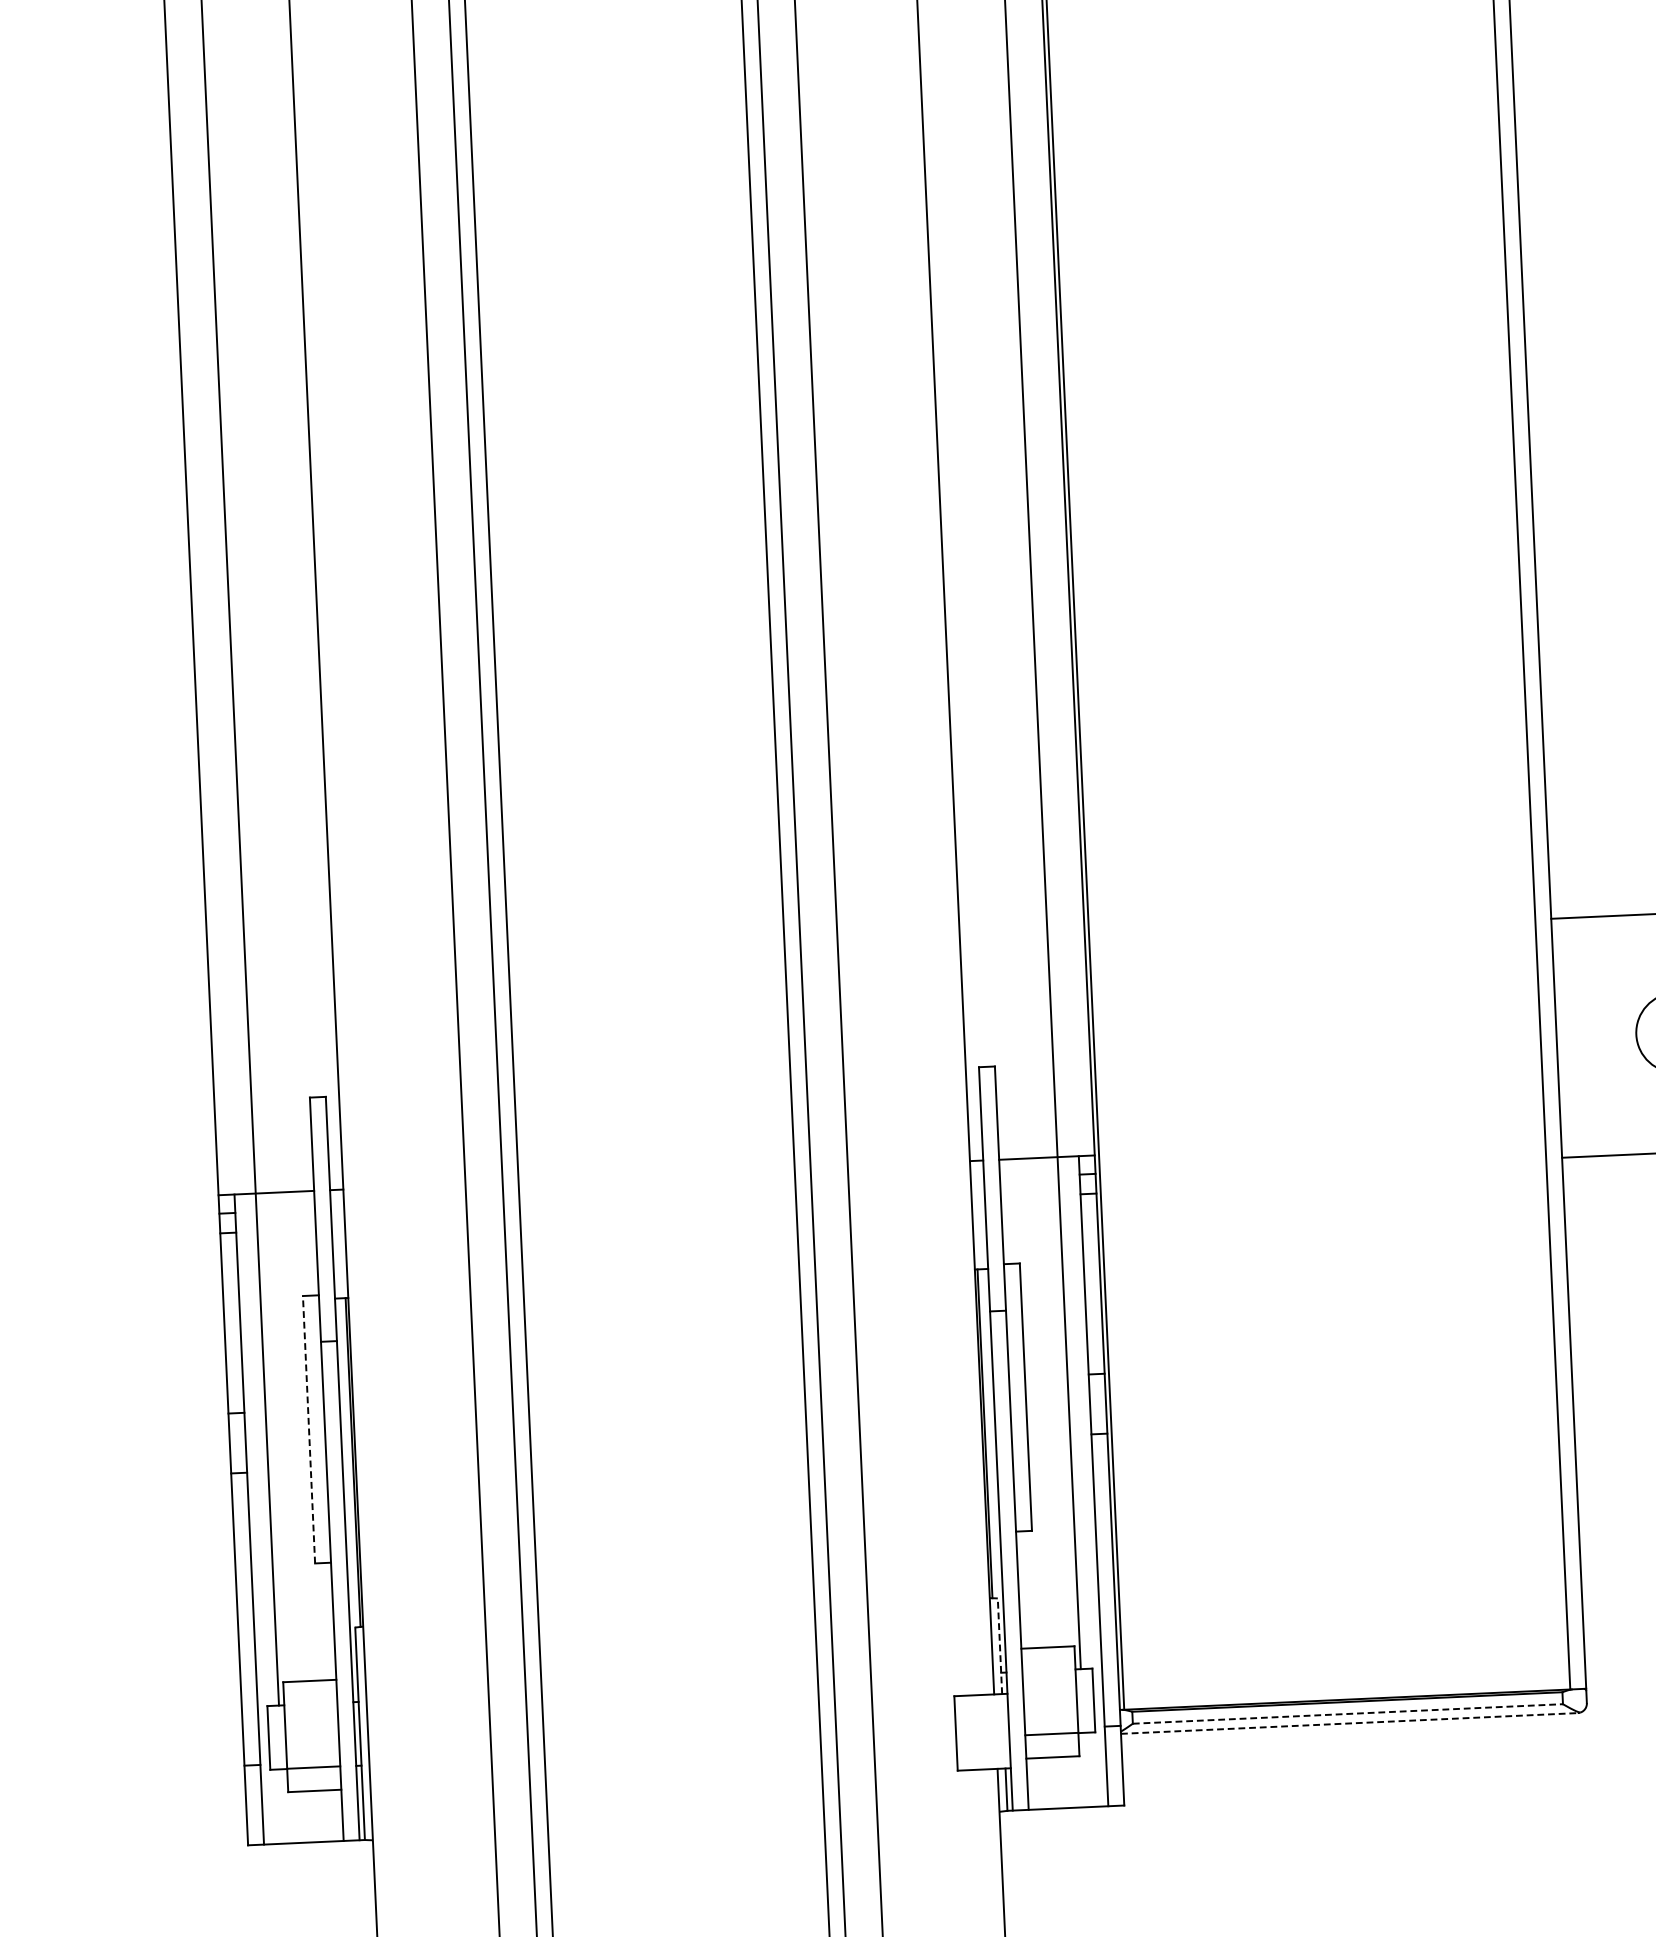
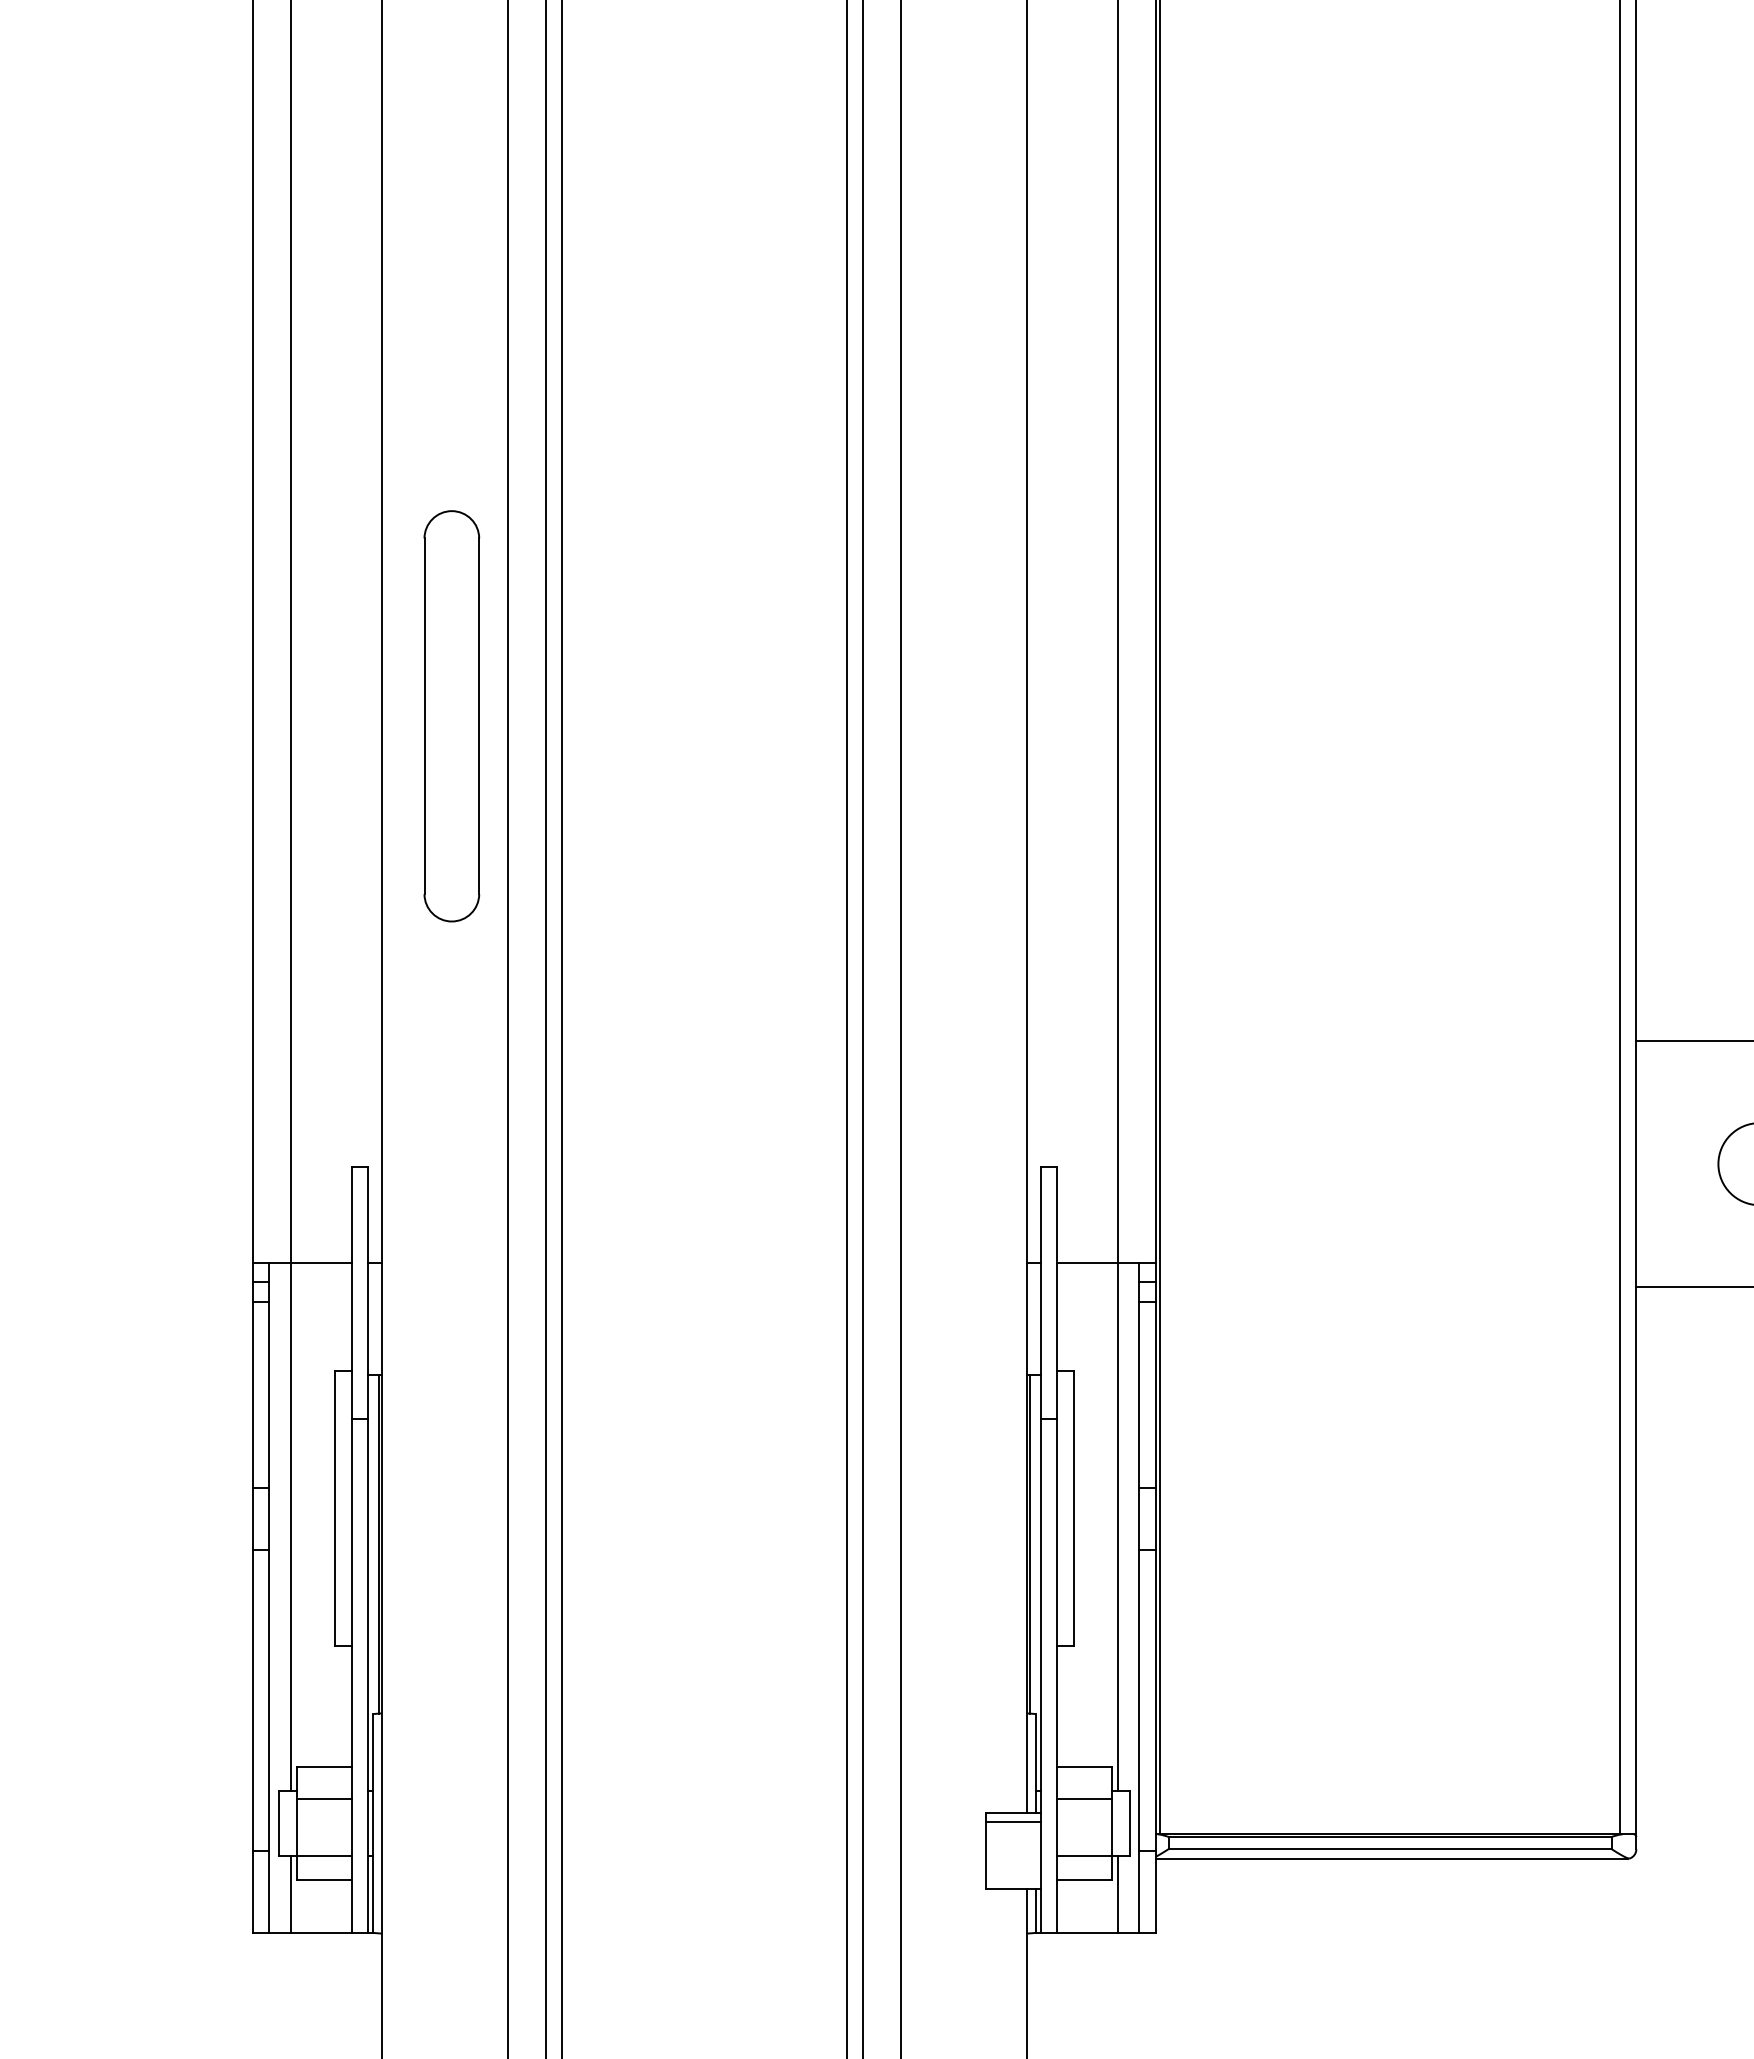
part: (387, 656) -> (451, 716), added
line: (309, 1429) -> (335, 1508), dashed -> solid
line: (999, 1645) -> (1035, 1762), dashed -> solid
line: (1049, 1679) -> (1084, 1799), added
line: (981, 1703) -> (1013, 1821), added
line: (310, 1712) -> (323, 1799), added
line: (1348, 1714) -> (1390, 1849), dashed -> solid
line: (1349, 1723) -> (1391, 1859), dashed -> solid
line: (1085, 1769) -> (1117, 1894), added
line: (283, 1806) -> (291, 1894), added

